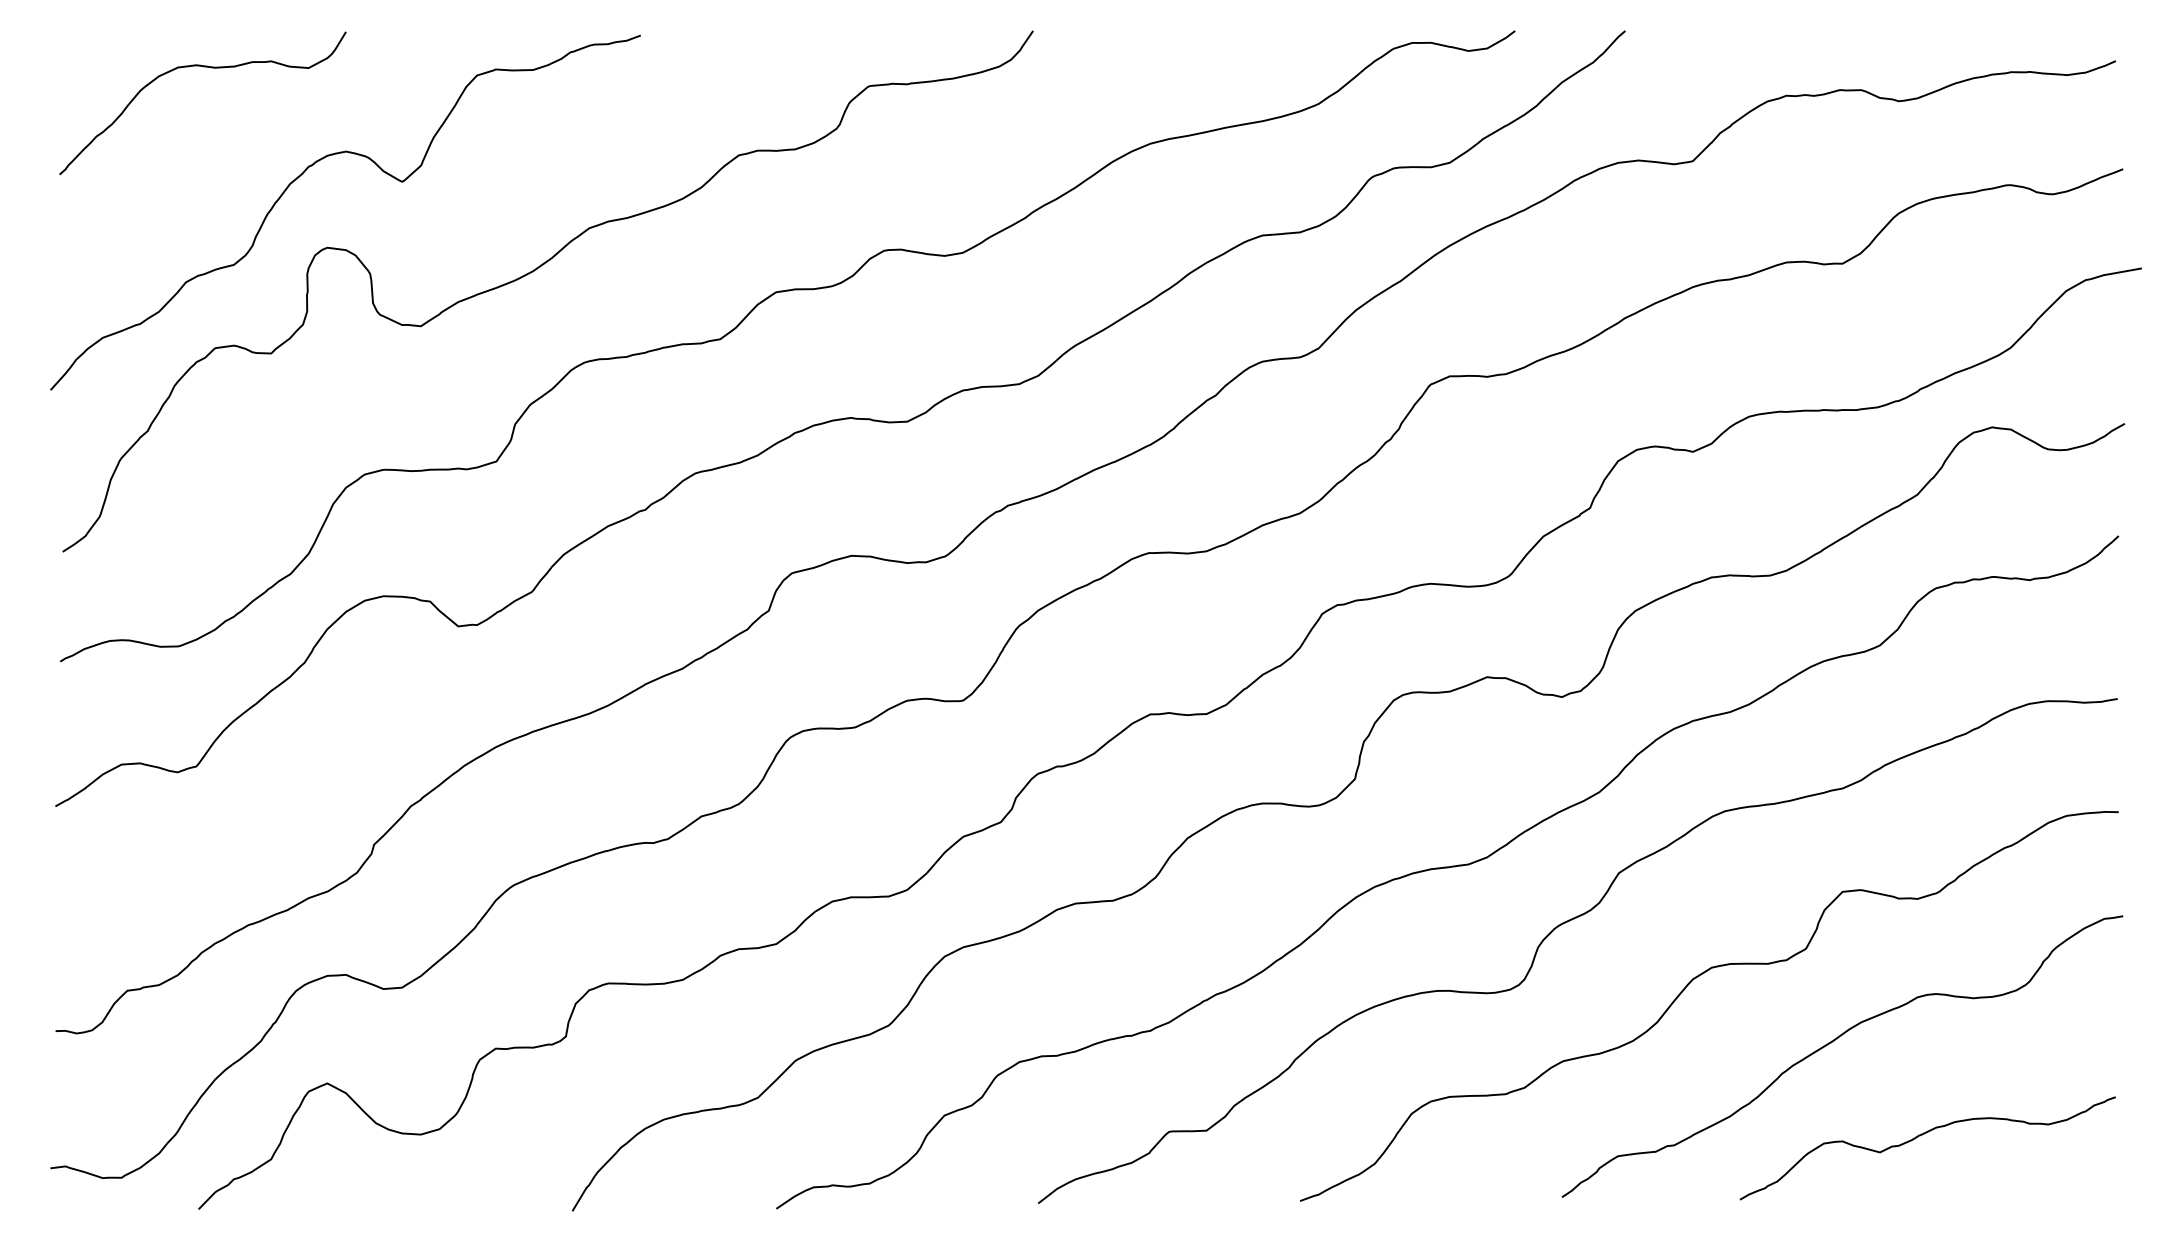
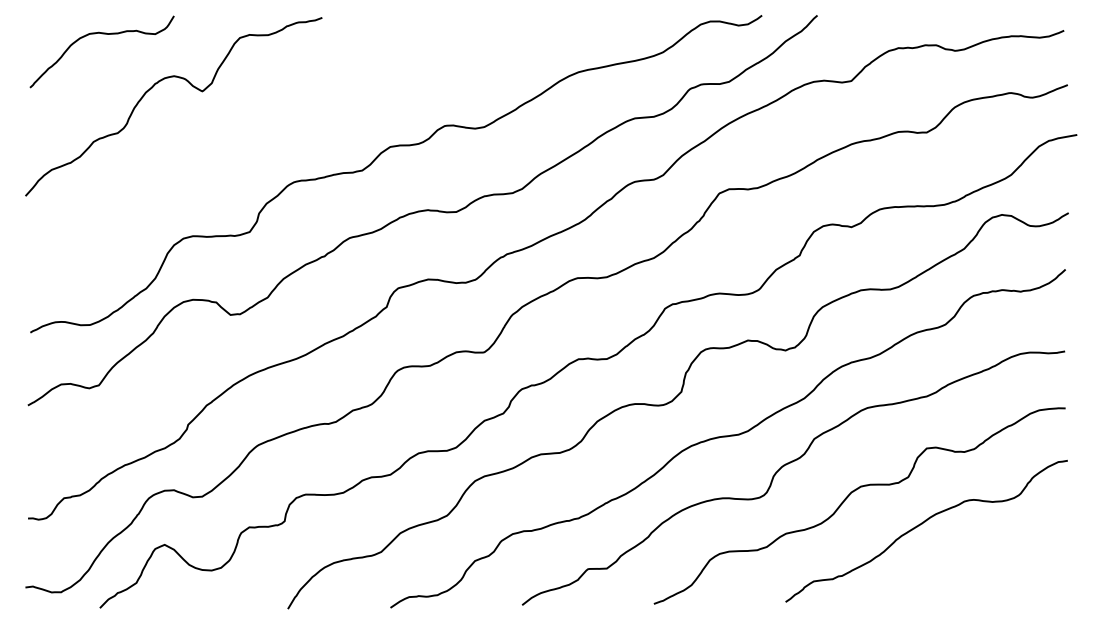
curve: (533, 273) -> (268, 137), removed
curve: (1923, 1136) -> (967, 571), removed

